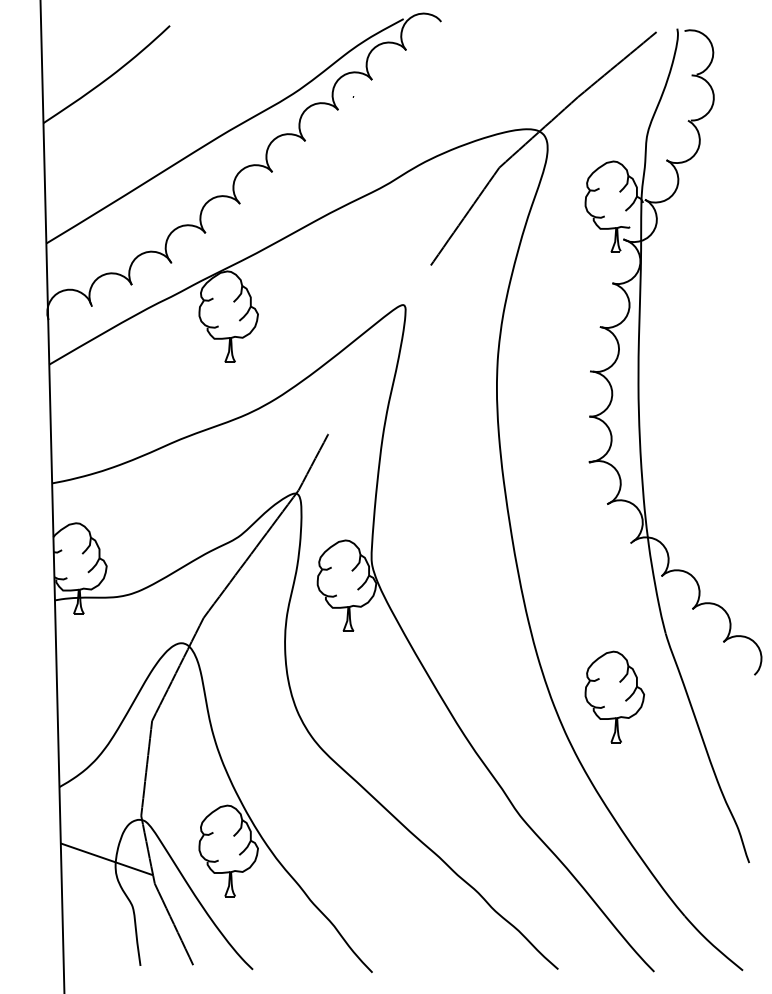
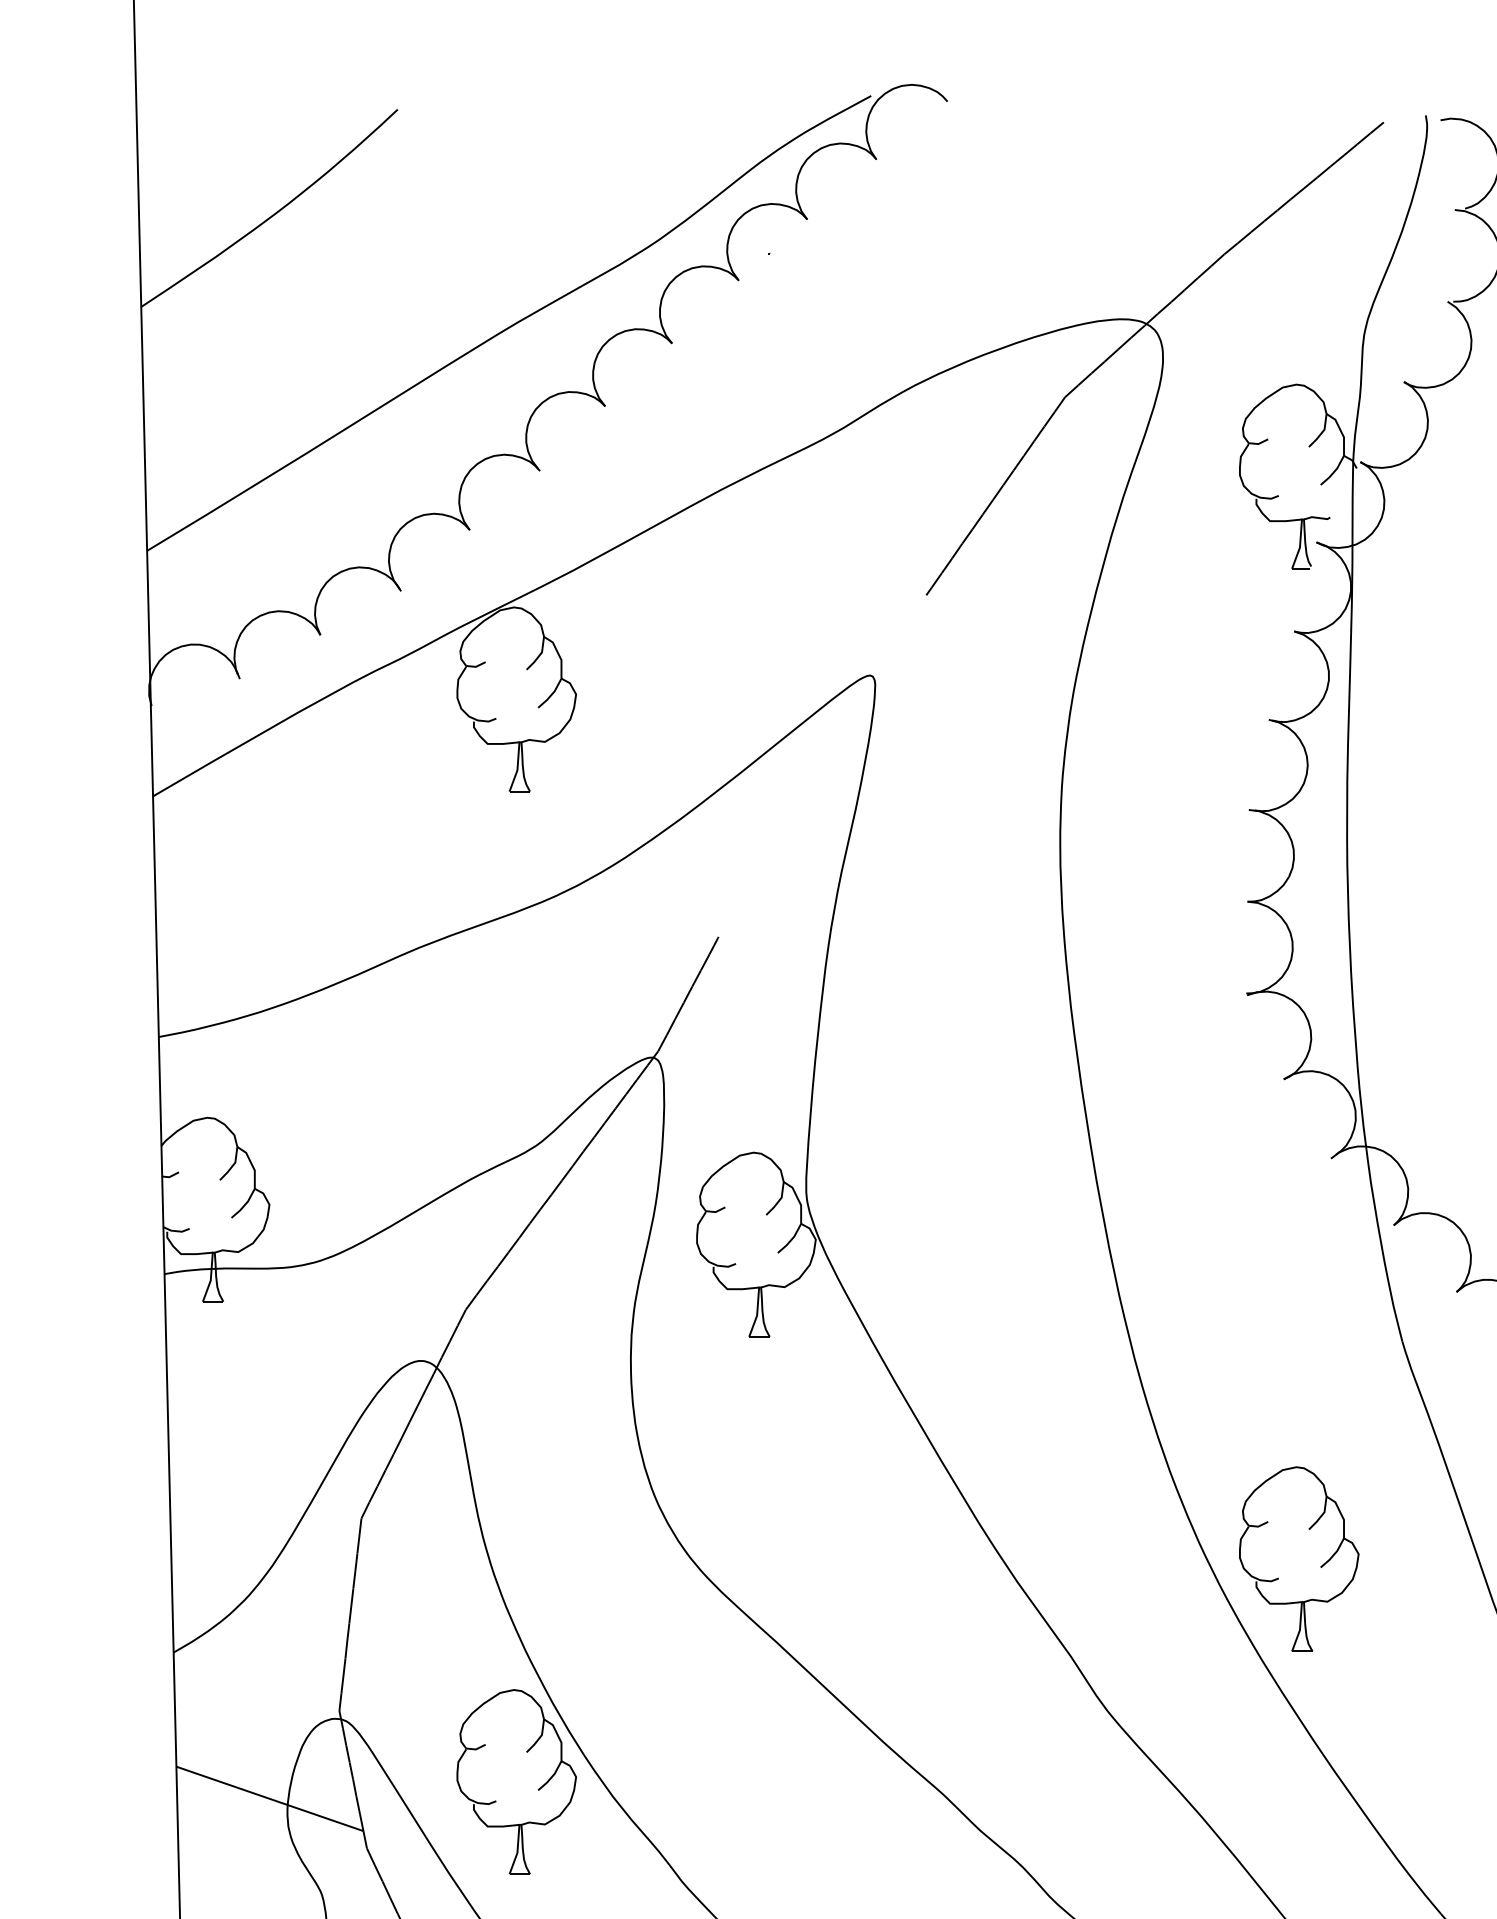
part: (614, 696) -> (1298, 1558), moved

